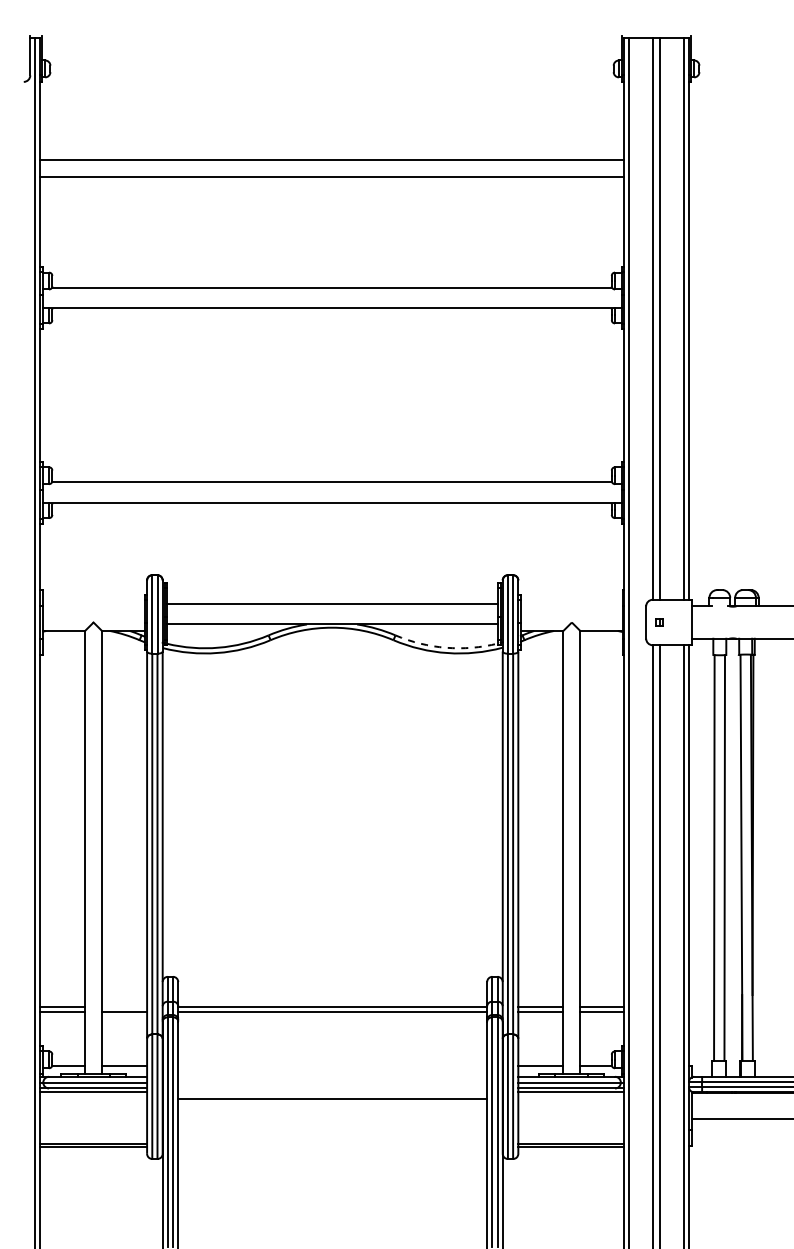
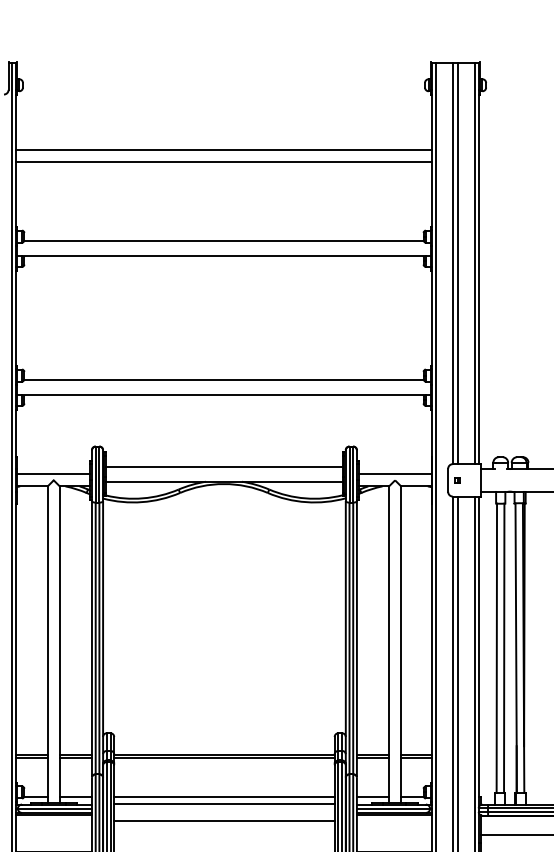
line: (93, 614) -> (53, 474), added
line: (571, 614) -> (394, 474), added
arc: (446, 647) -> (305, 498), dashed -> solid
line: (124, 1006) -> (75, 754), added
line: (332, 1066) -> (224, 797), added
line: (332, 1076) -> (224, 804), added

